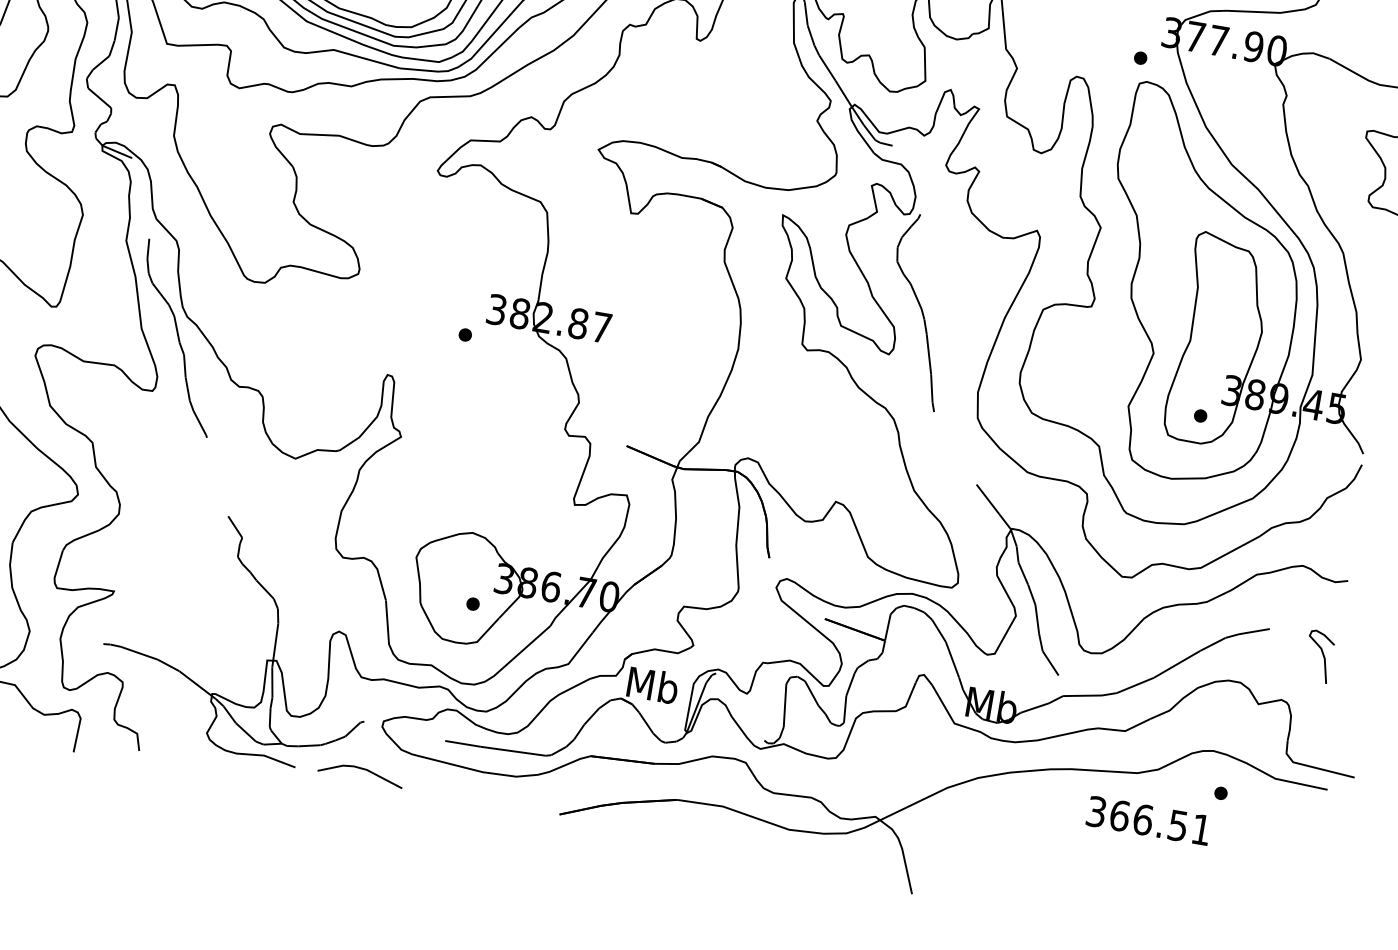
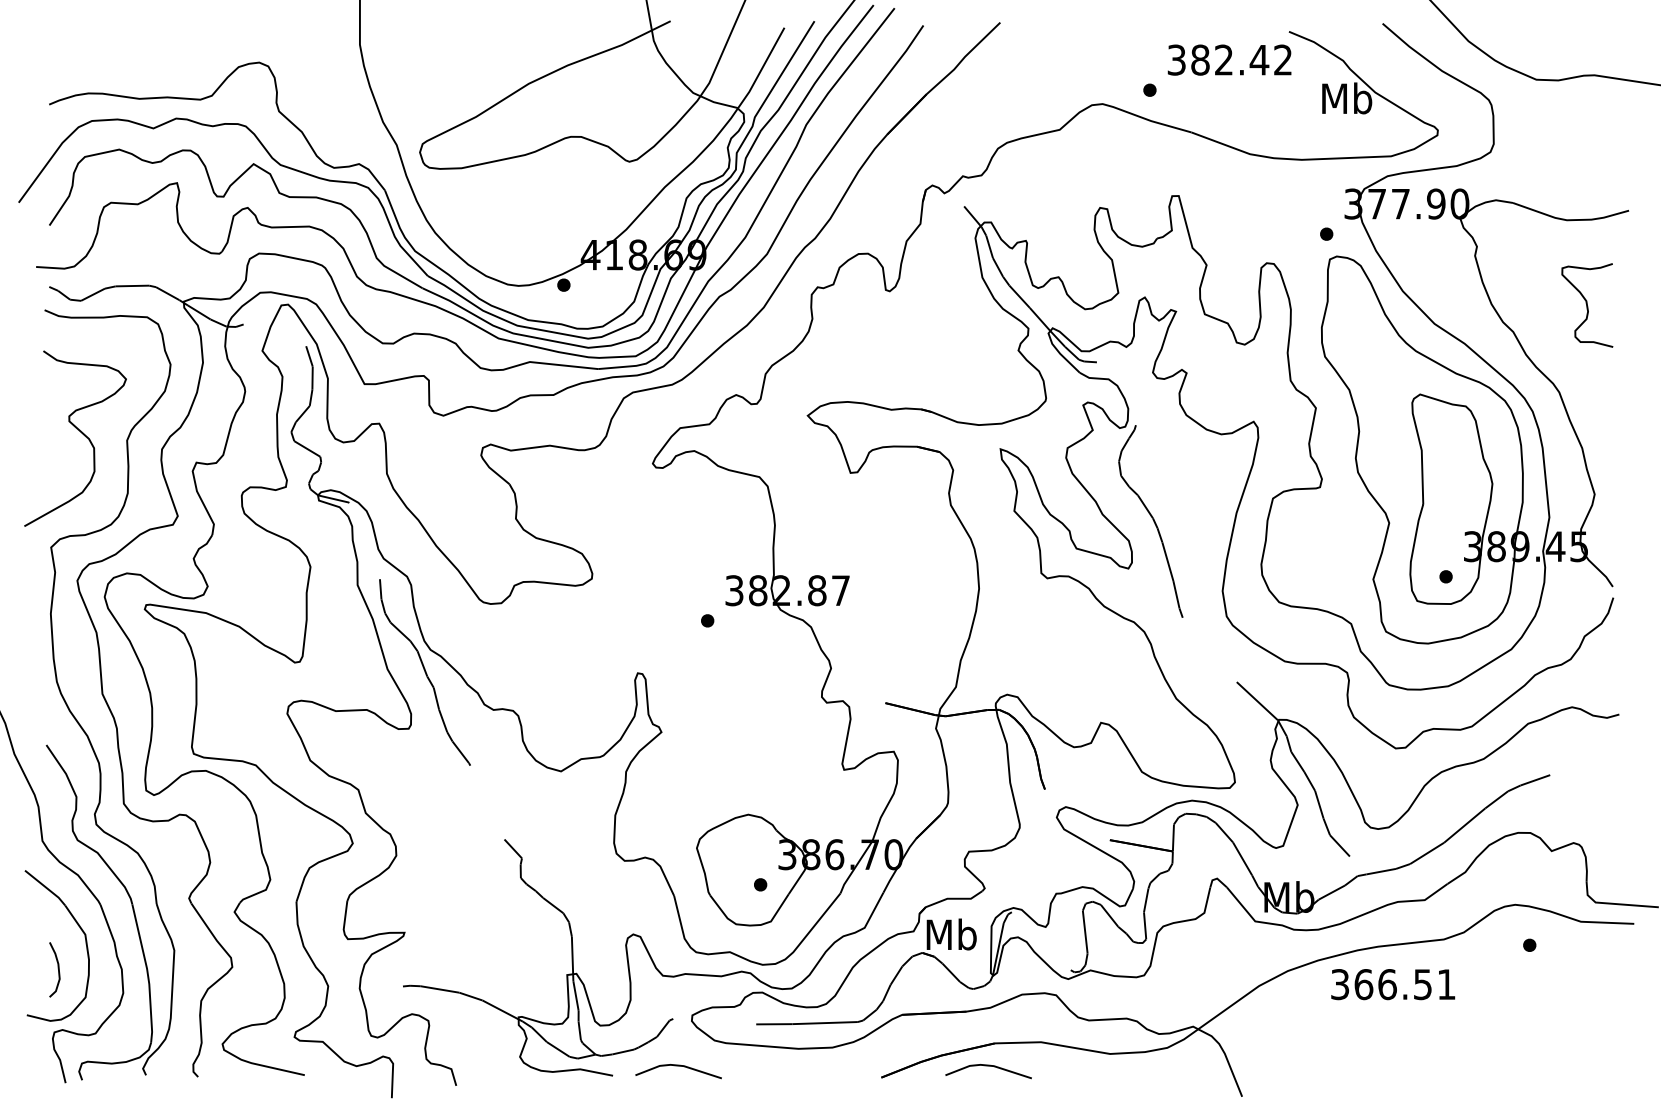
curve: (1322, 655) -> (1606, 792), removed
text: (1149, 820) -> (1393, 984), moved
line: (667, 821) -> (988, 1066), added

